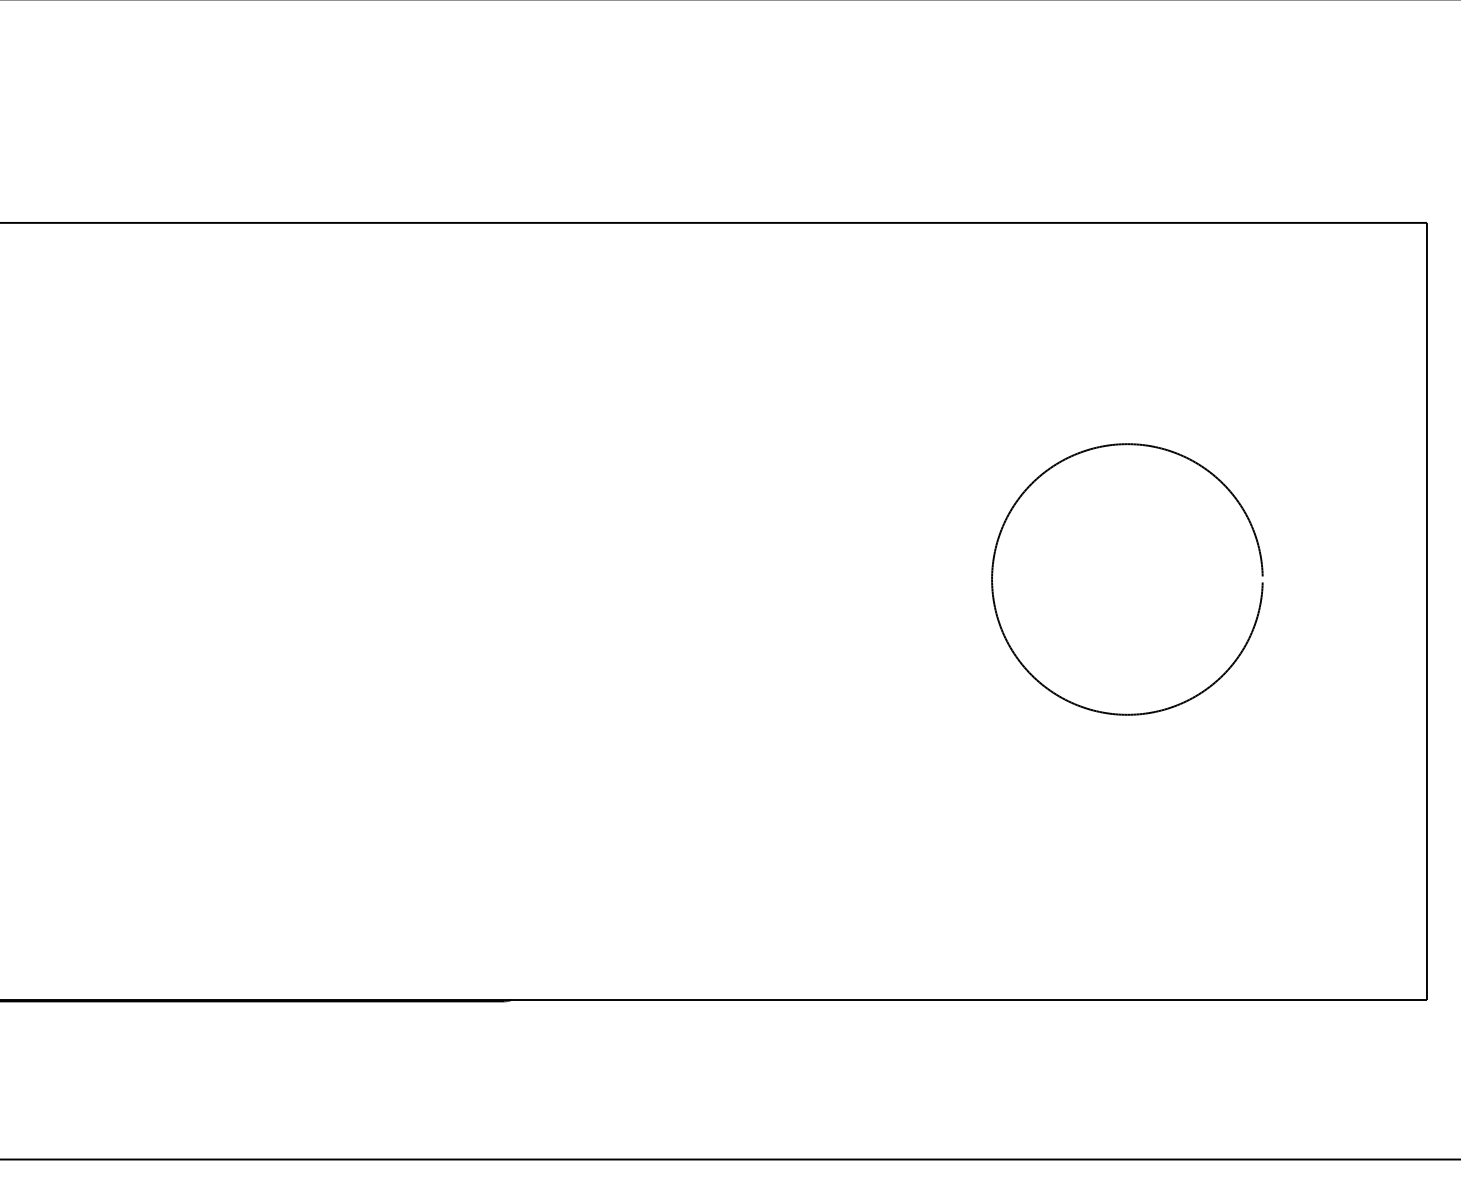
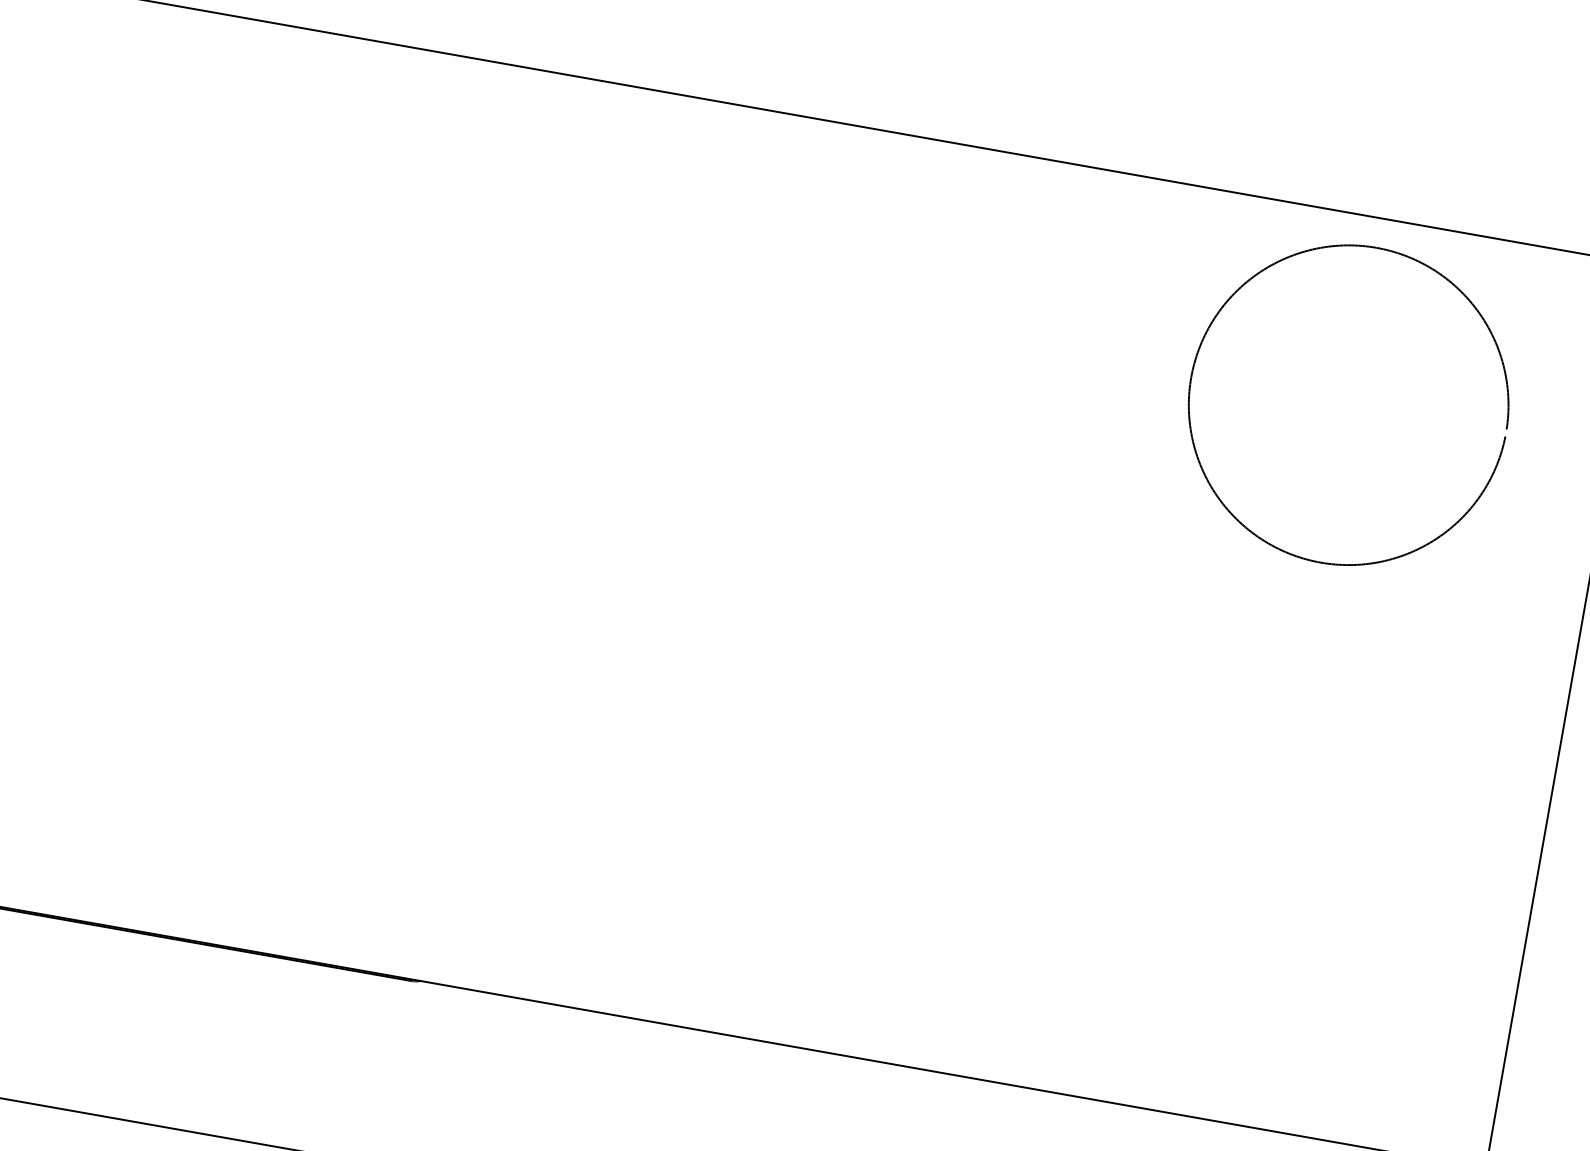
part: (1256, 543) -> (1506, 389), moved

